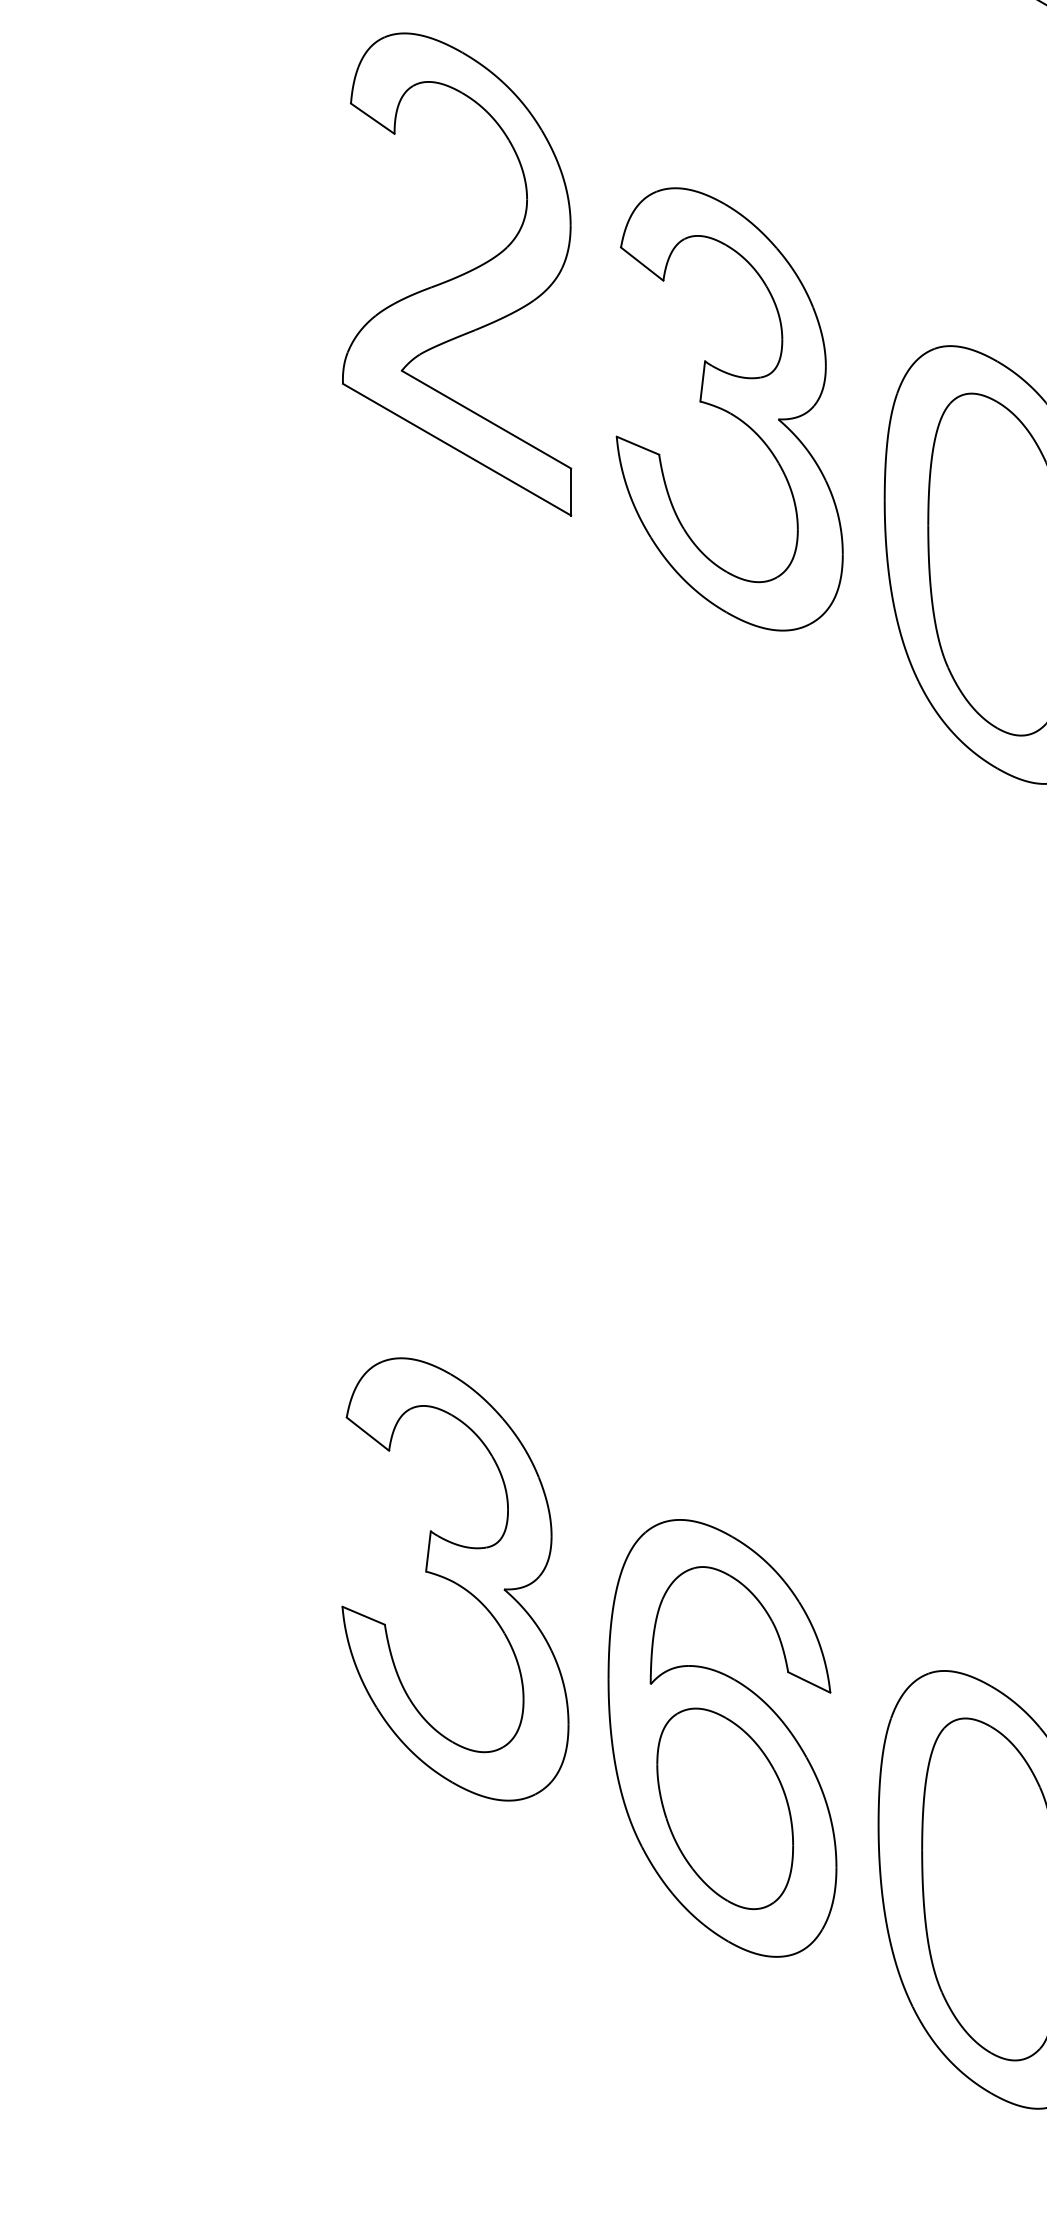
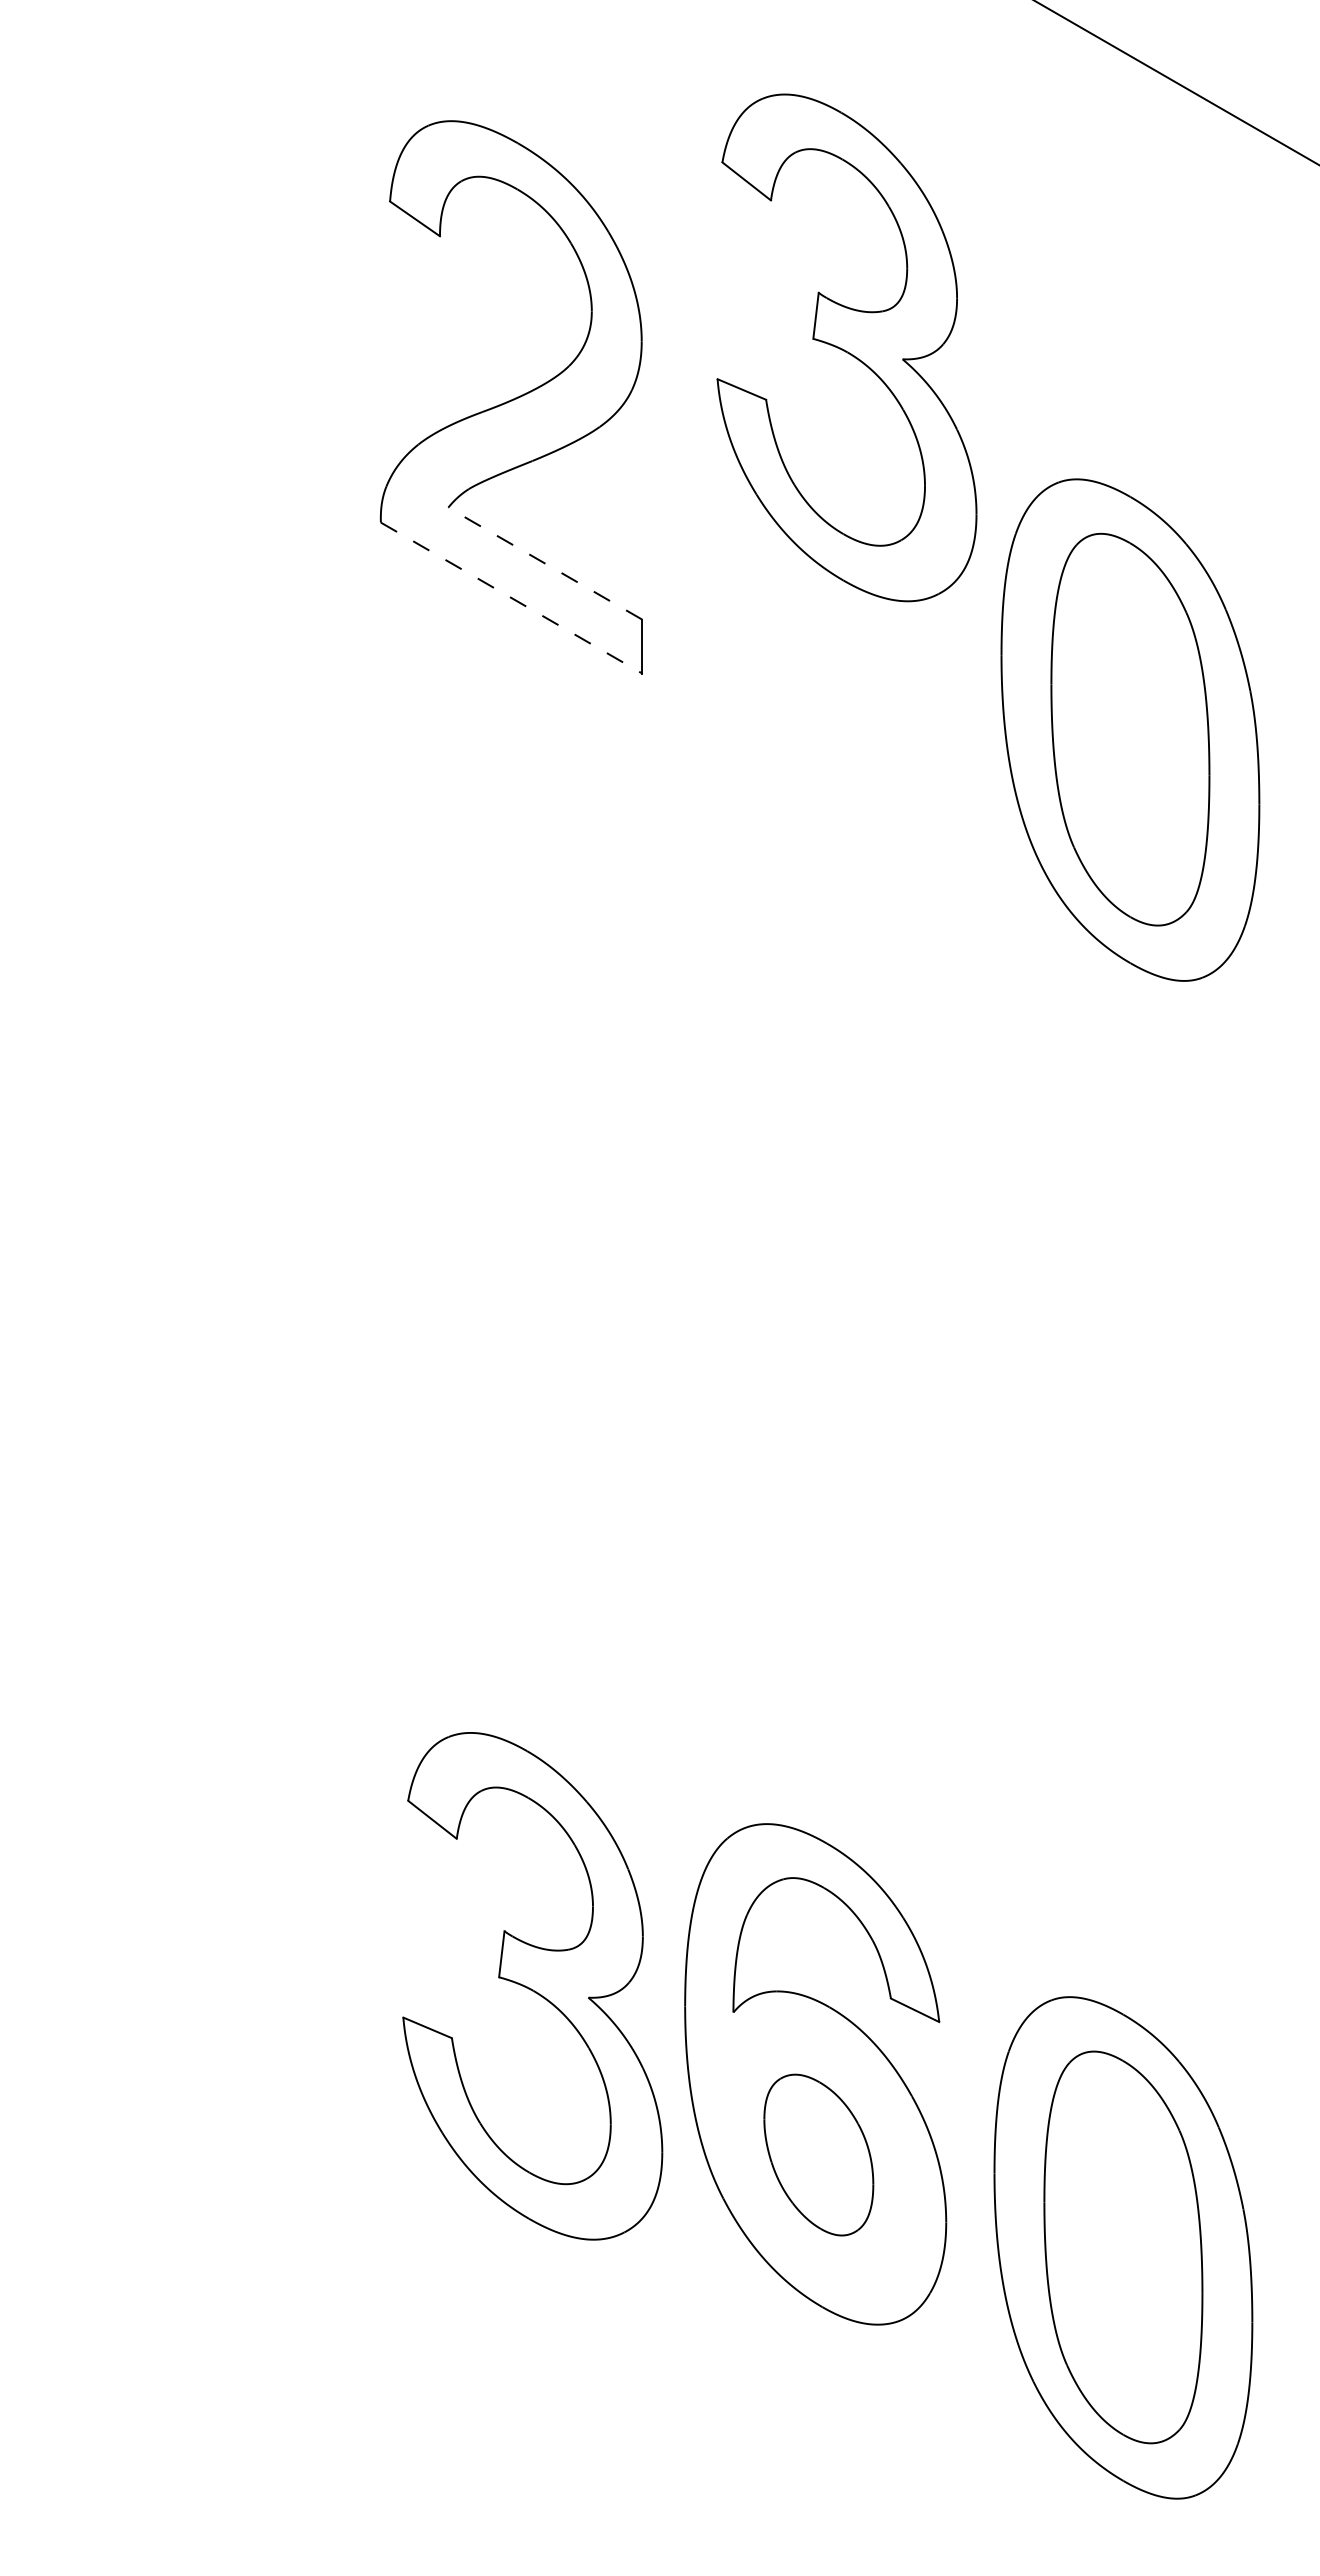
part: (729, 409) -> (846, 347), moved
line: (486, 419) -> (545, 563), solid -> dashed
line: (456, 450) -> (511, 598), solid -> dashed
part: (455, 1579) -> (532, 1986), moved
part: (724, 1808) -> (818, 2154), size x0.7

